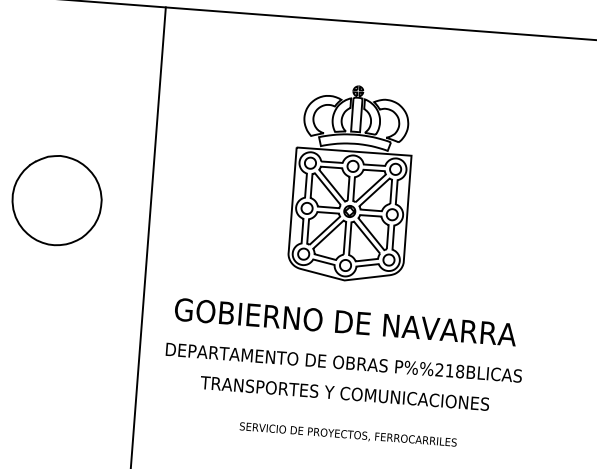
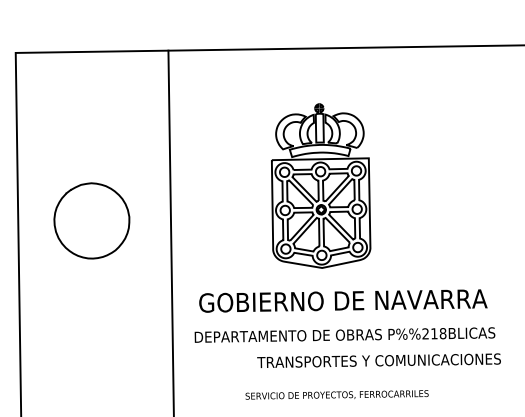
part: (352, 182) -> (321, 185), moved
text: (344, 393) -> (378, 360), moved
text: (347, 433) -> (336, 394), moved

